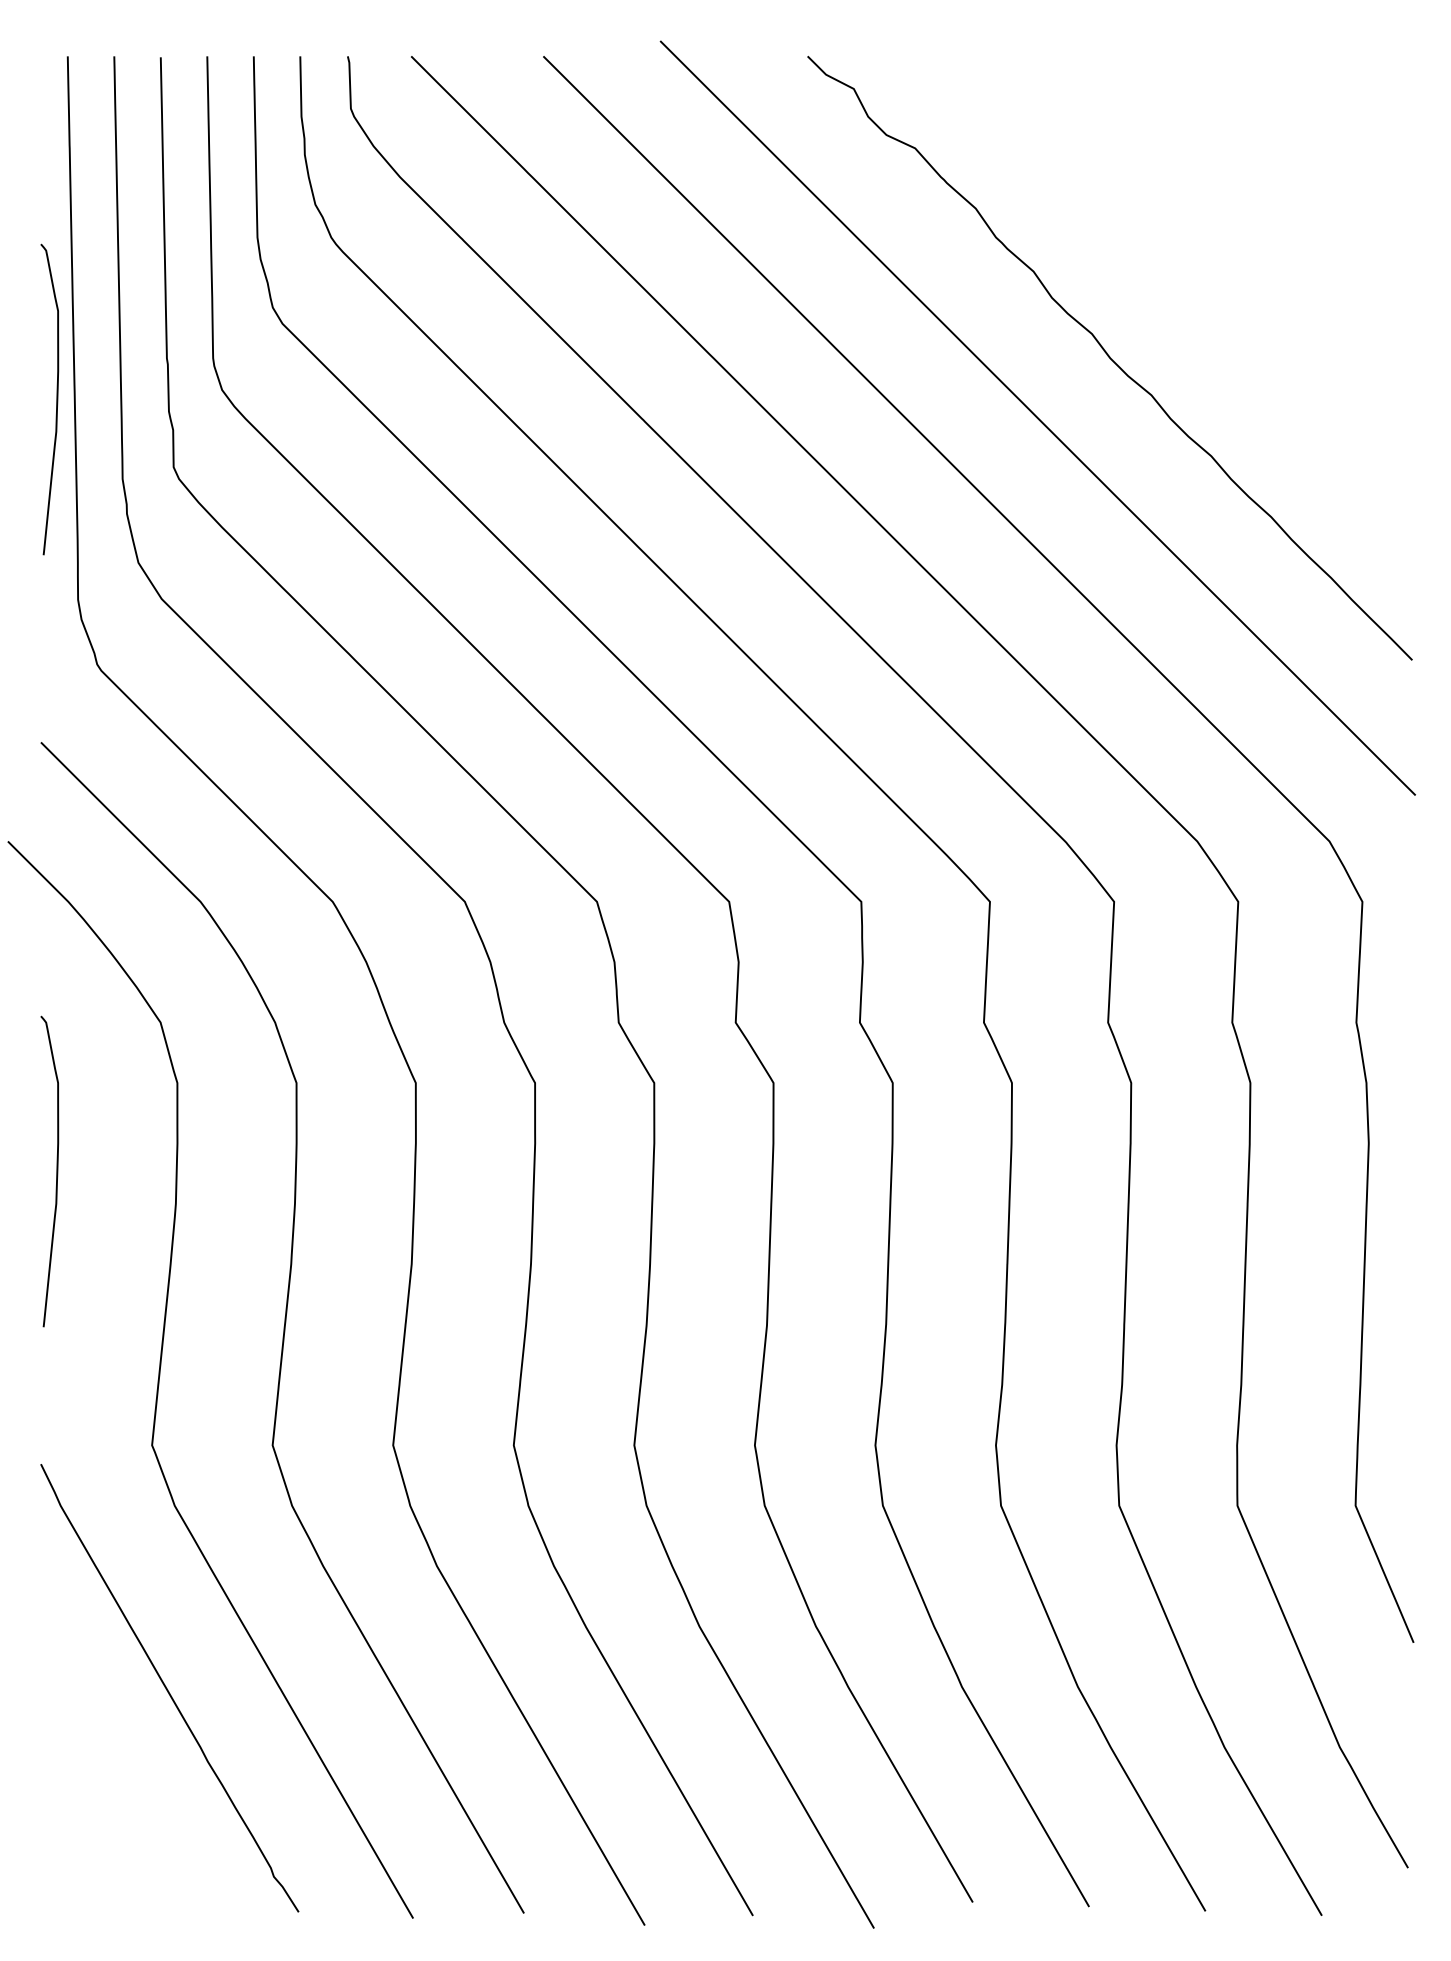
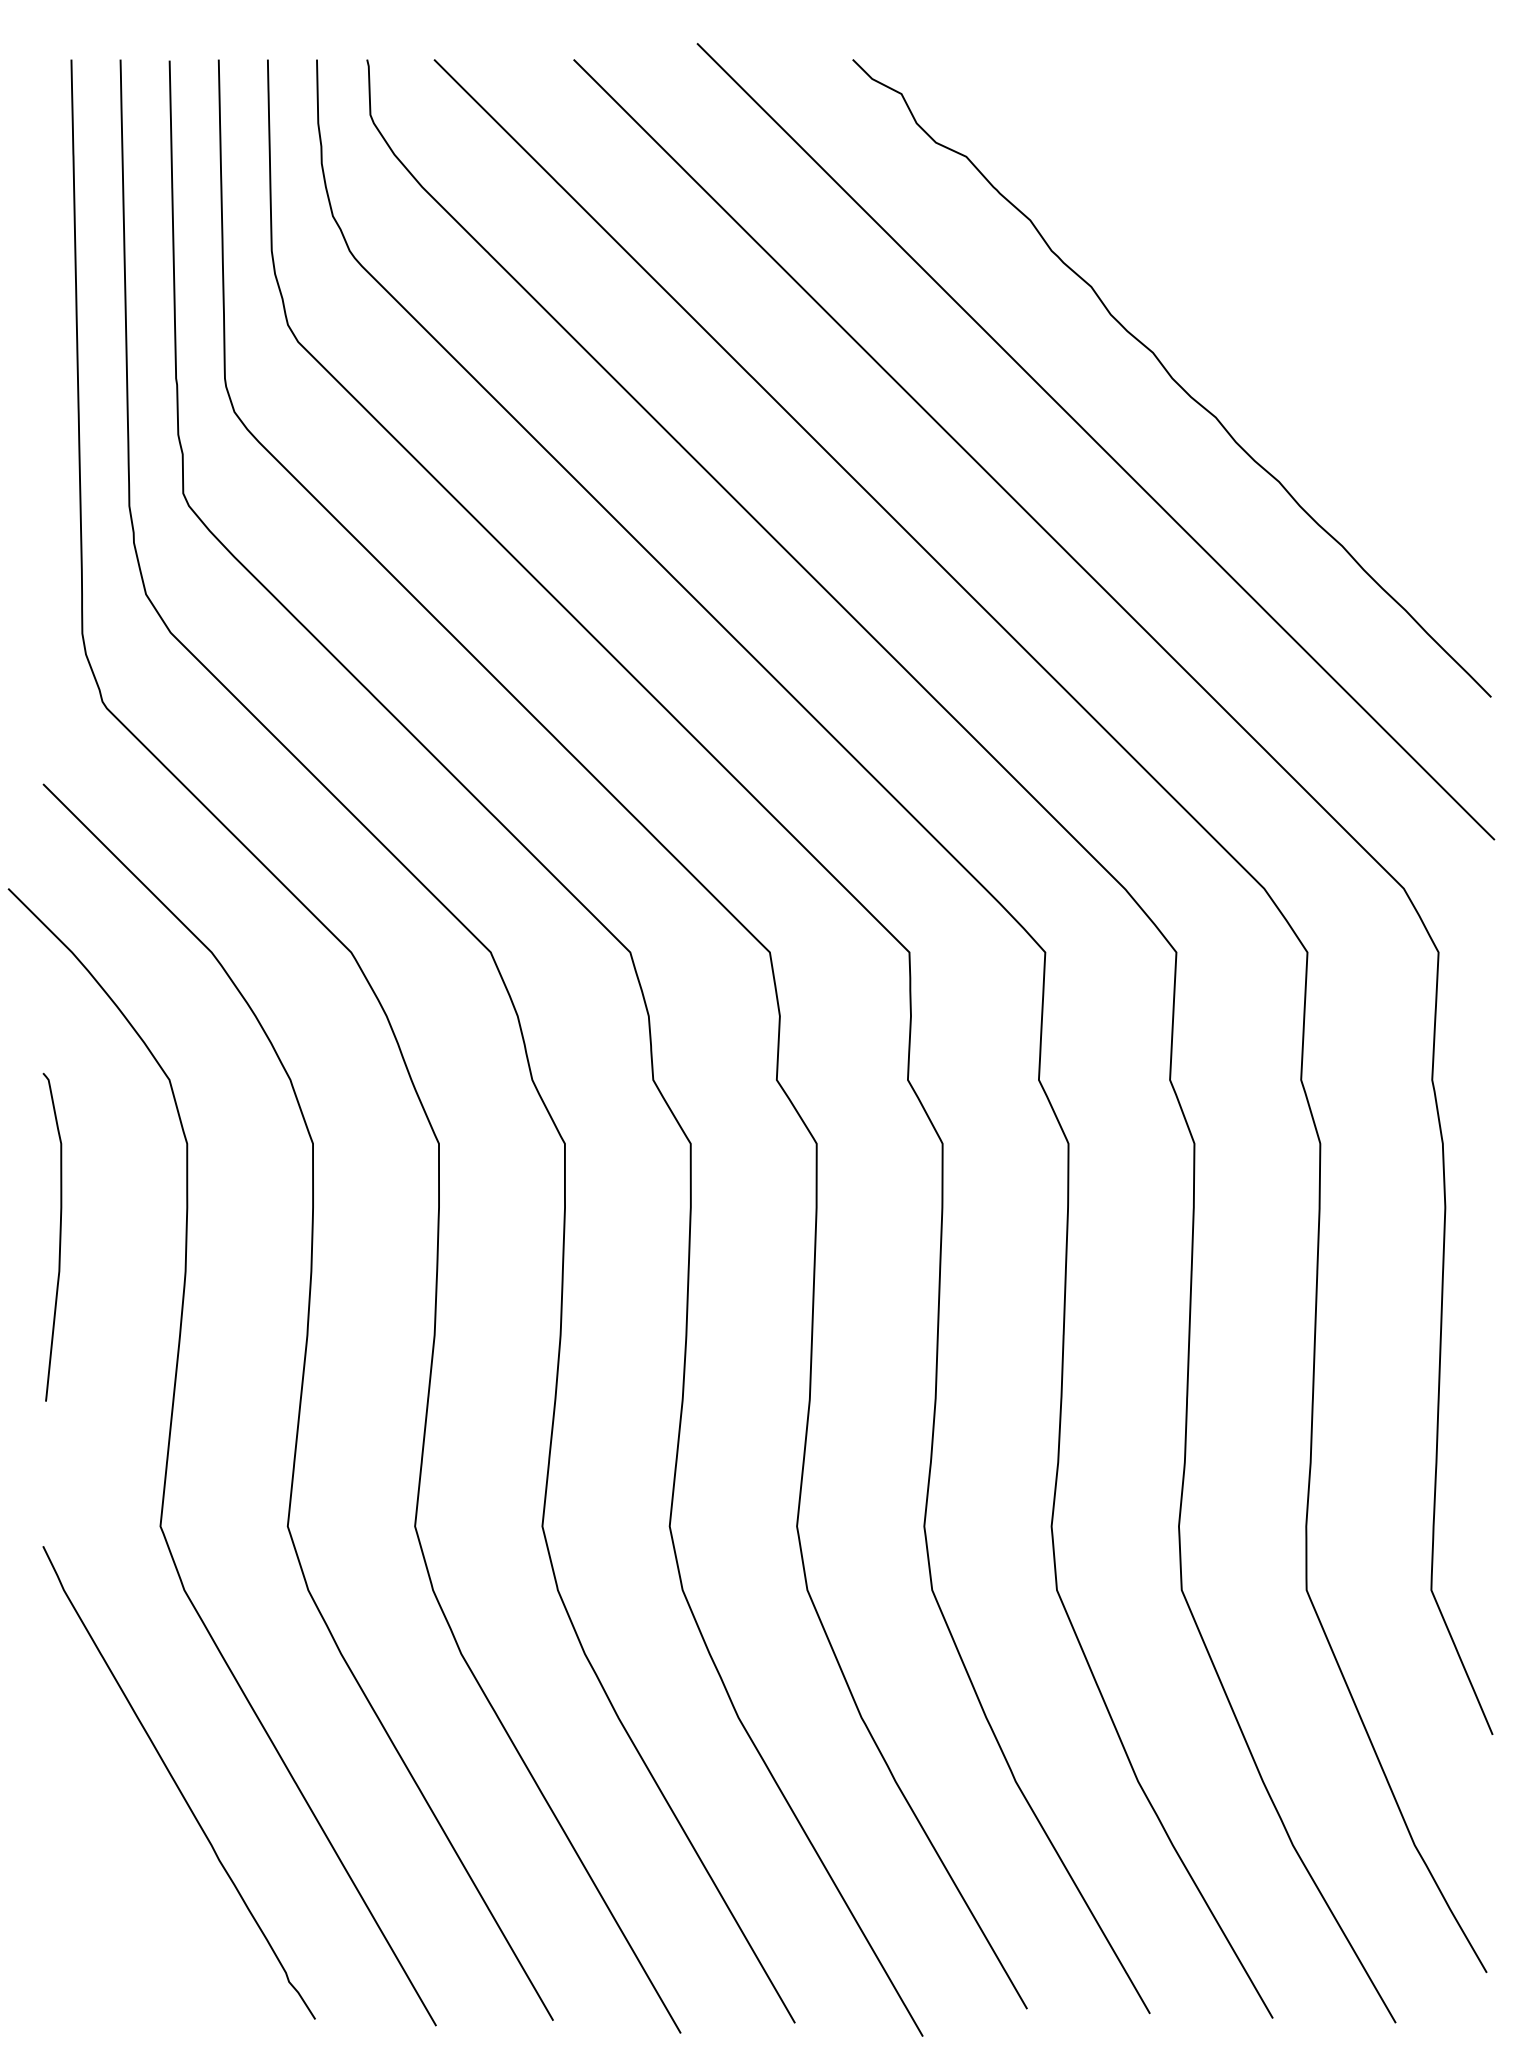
curve: (56, 399) -> (59, 421), removed

